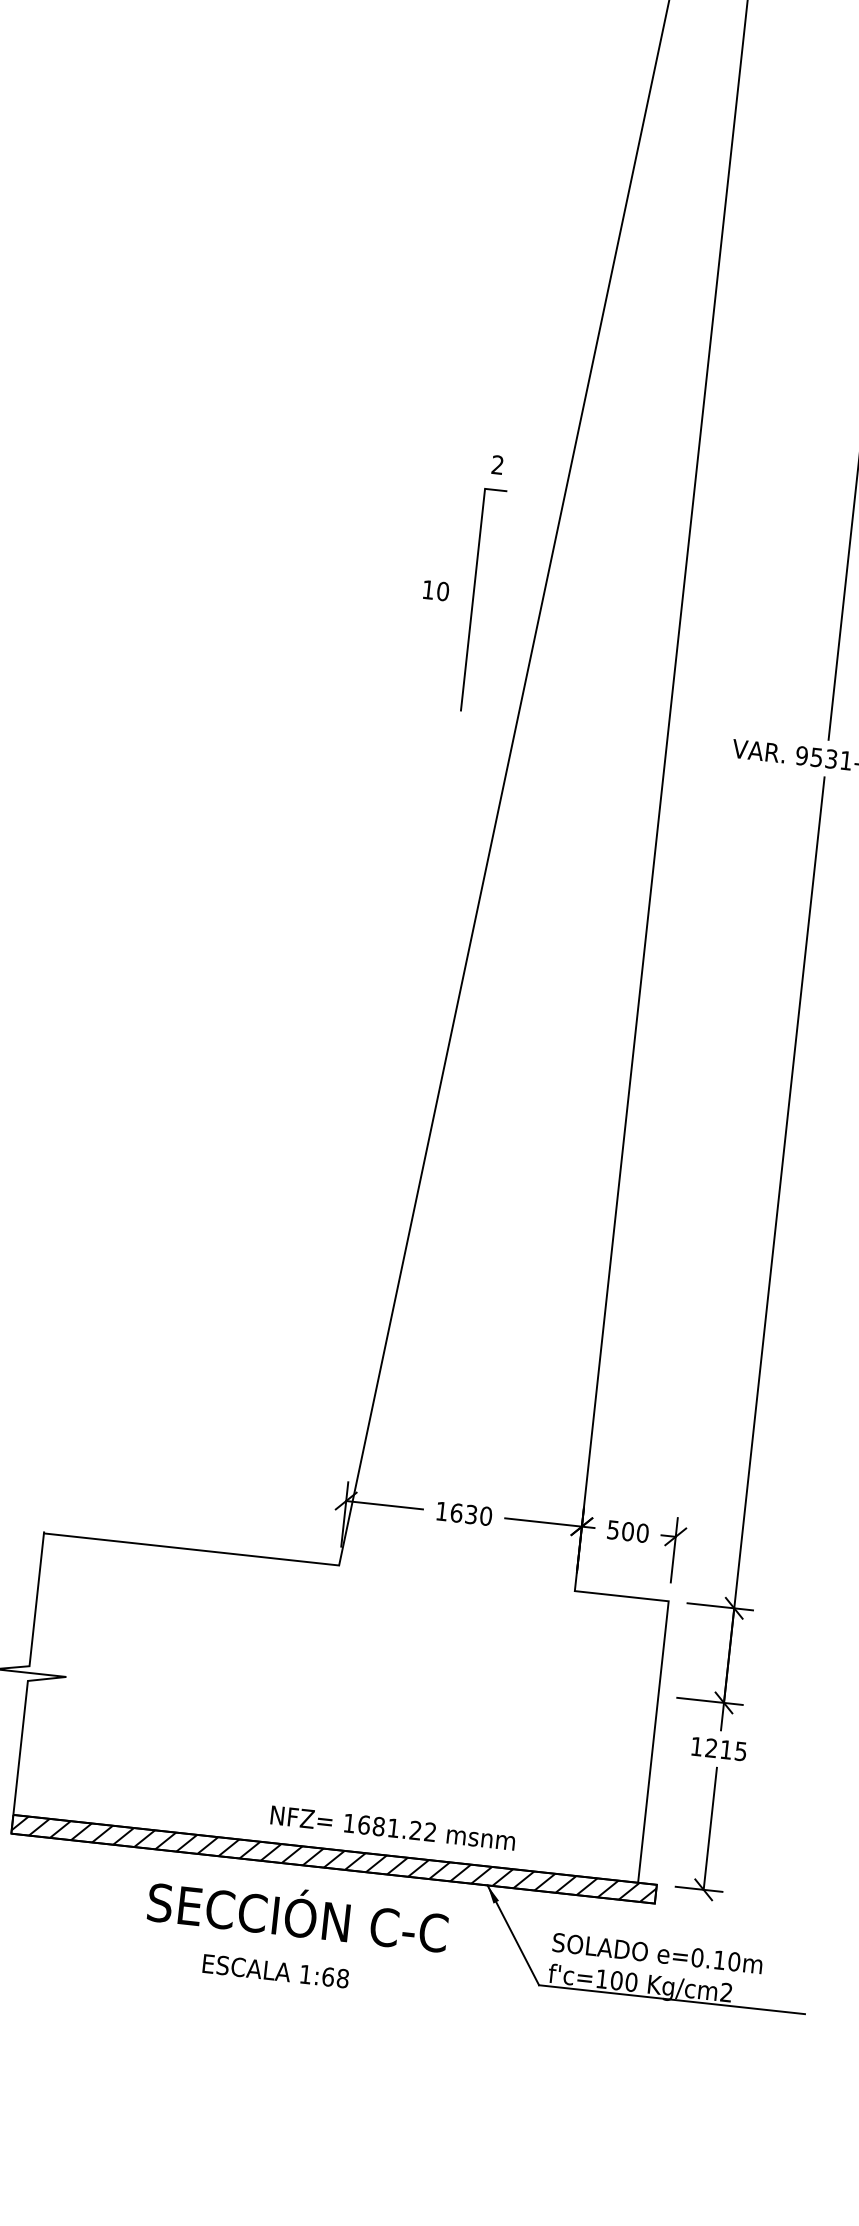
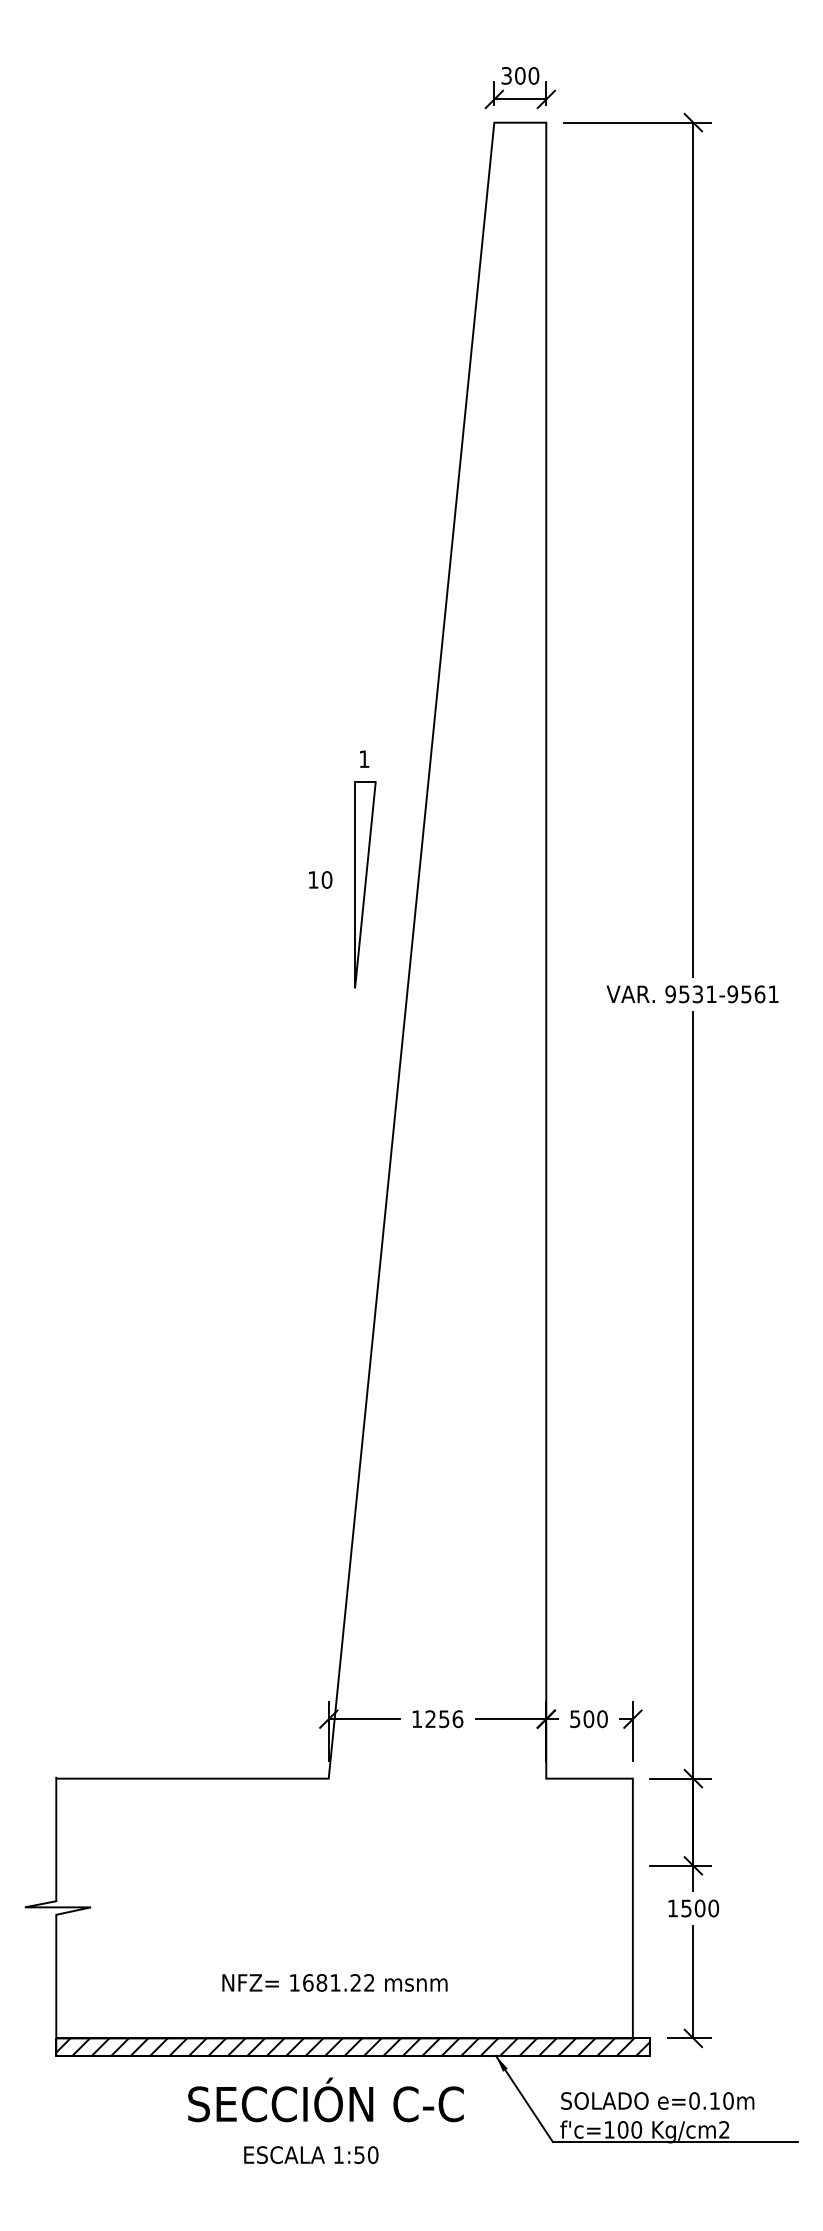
text: (497, 464) -> (364, 758), 2 -> 1
line: (484, 600) -> (365, 884), added
text: (471, 1515) -> (444, 1719), 1630 -> 1256
text: (726, 1749) -> (700, 1908), 1215 -> 1500
text: (392, 1827) -> (334, 1982), moved
text: (335, 1977) -> (366, 2154), 1:68 -> 1:50

